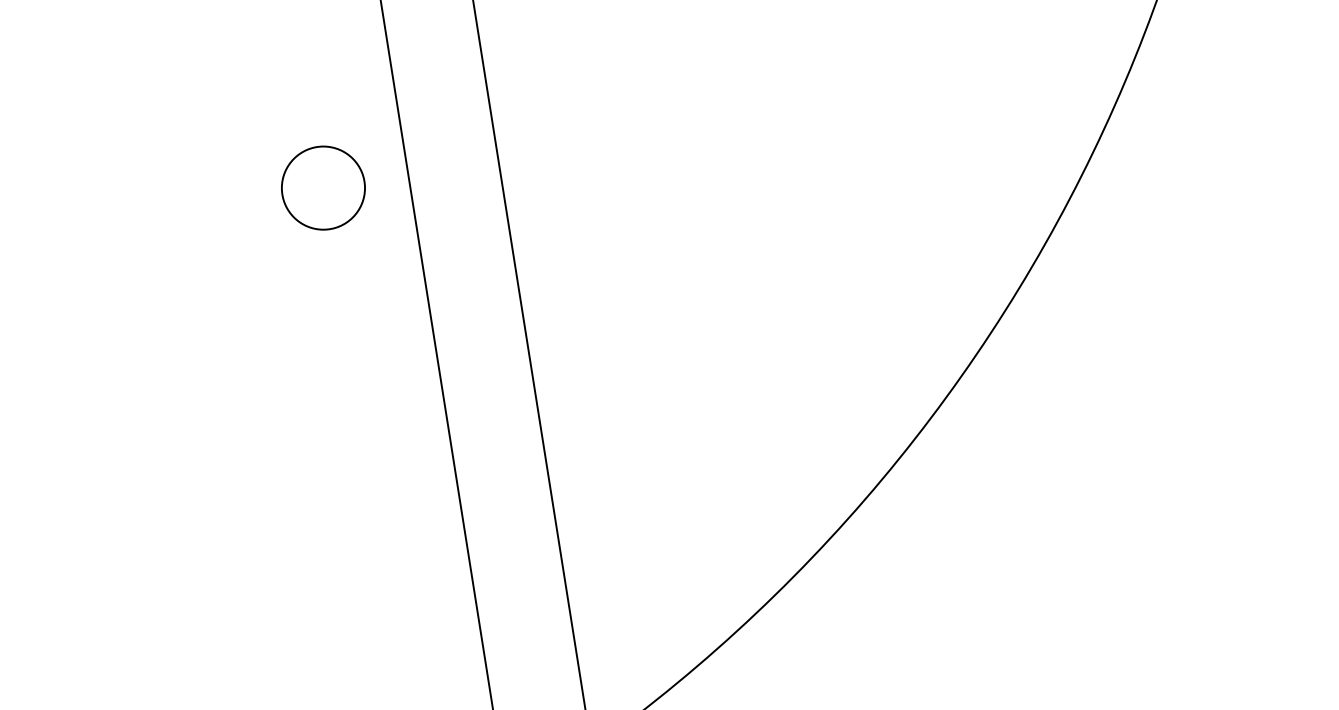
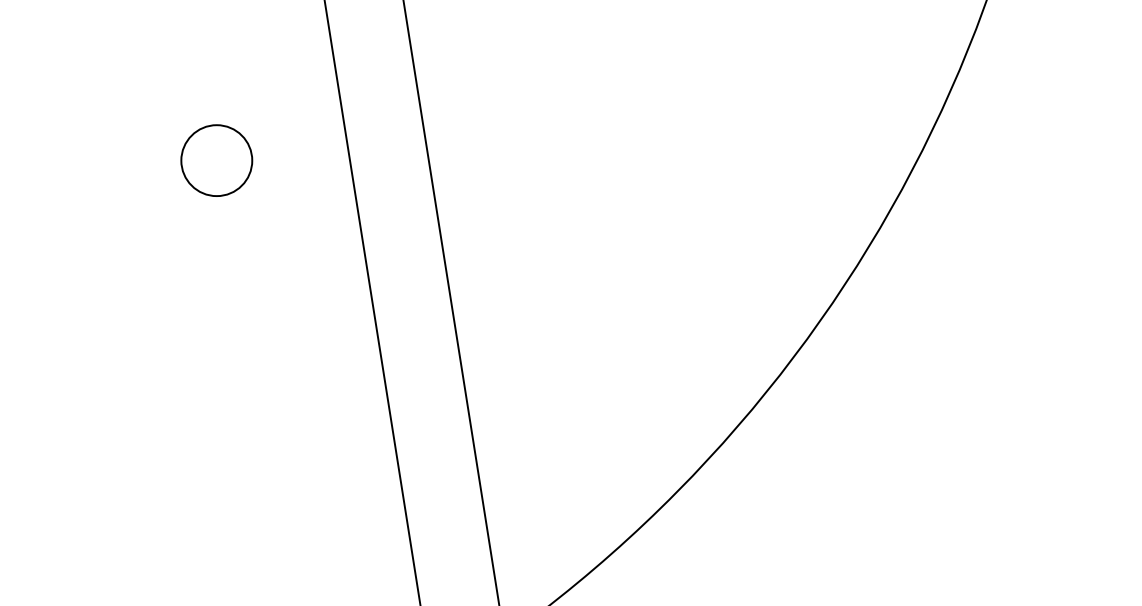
circle: (323, 187) -> (216, 160), moved

